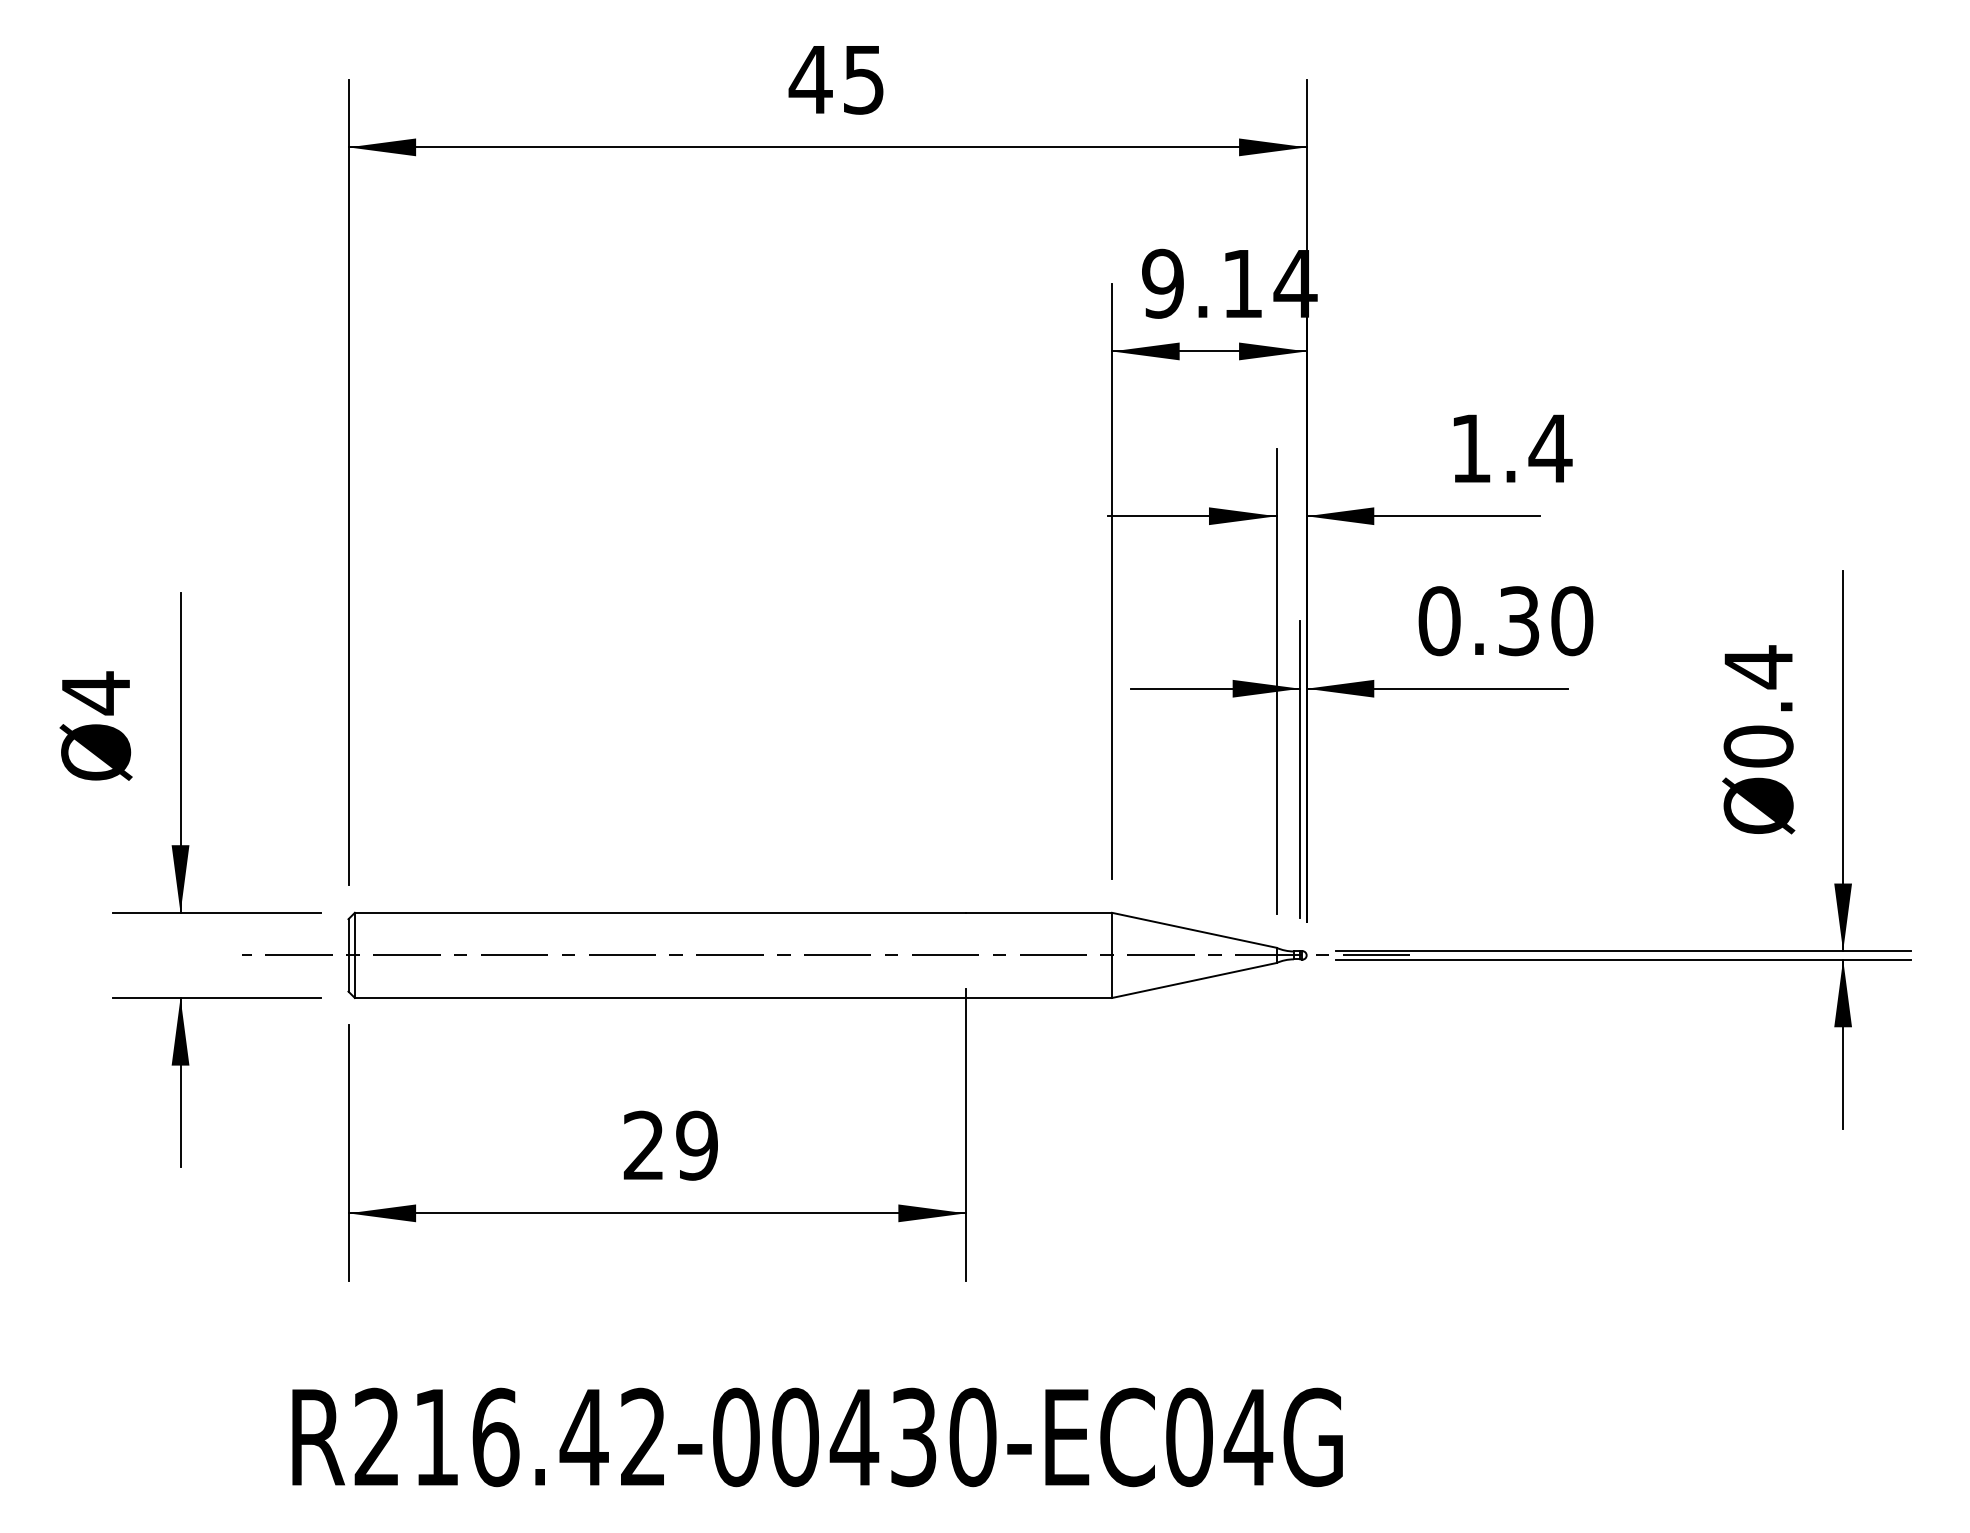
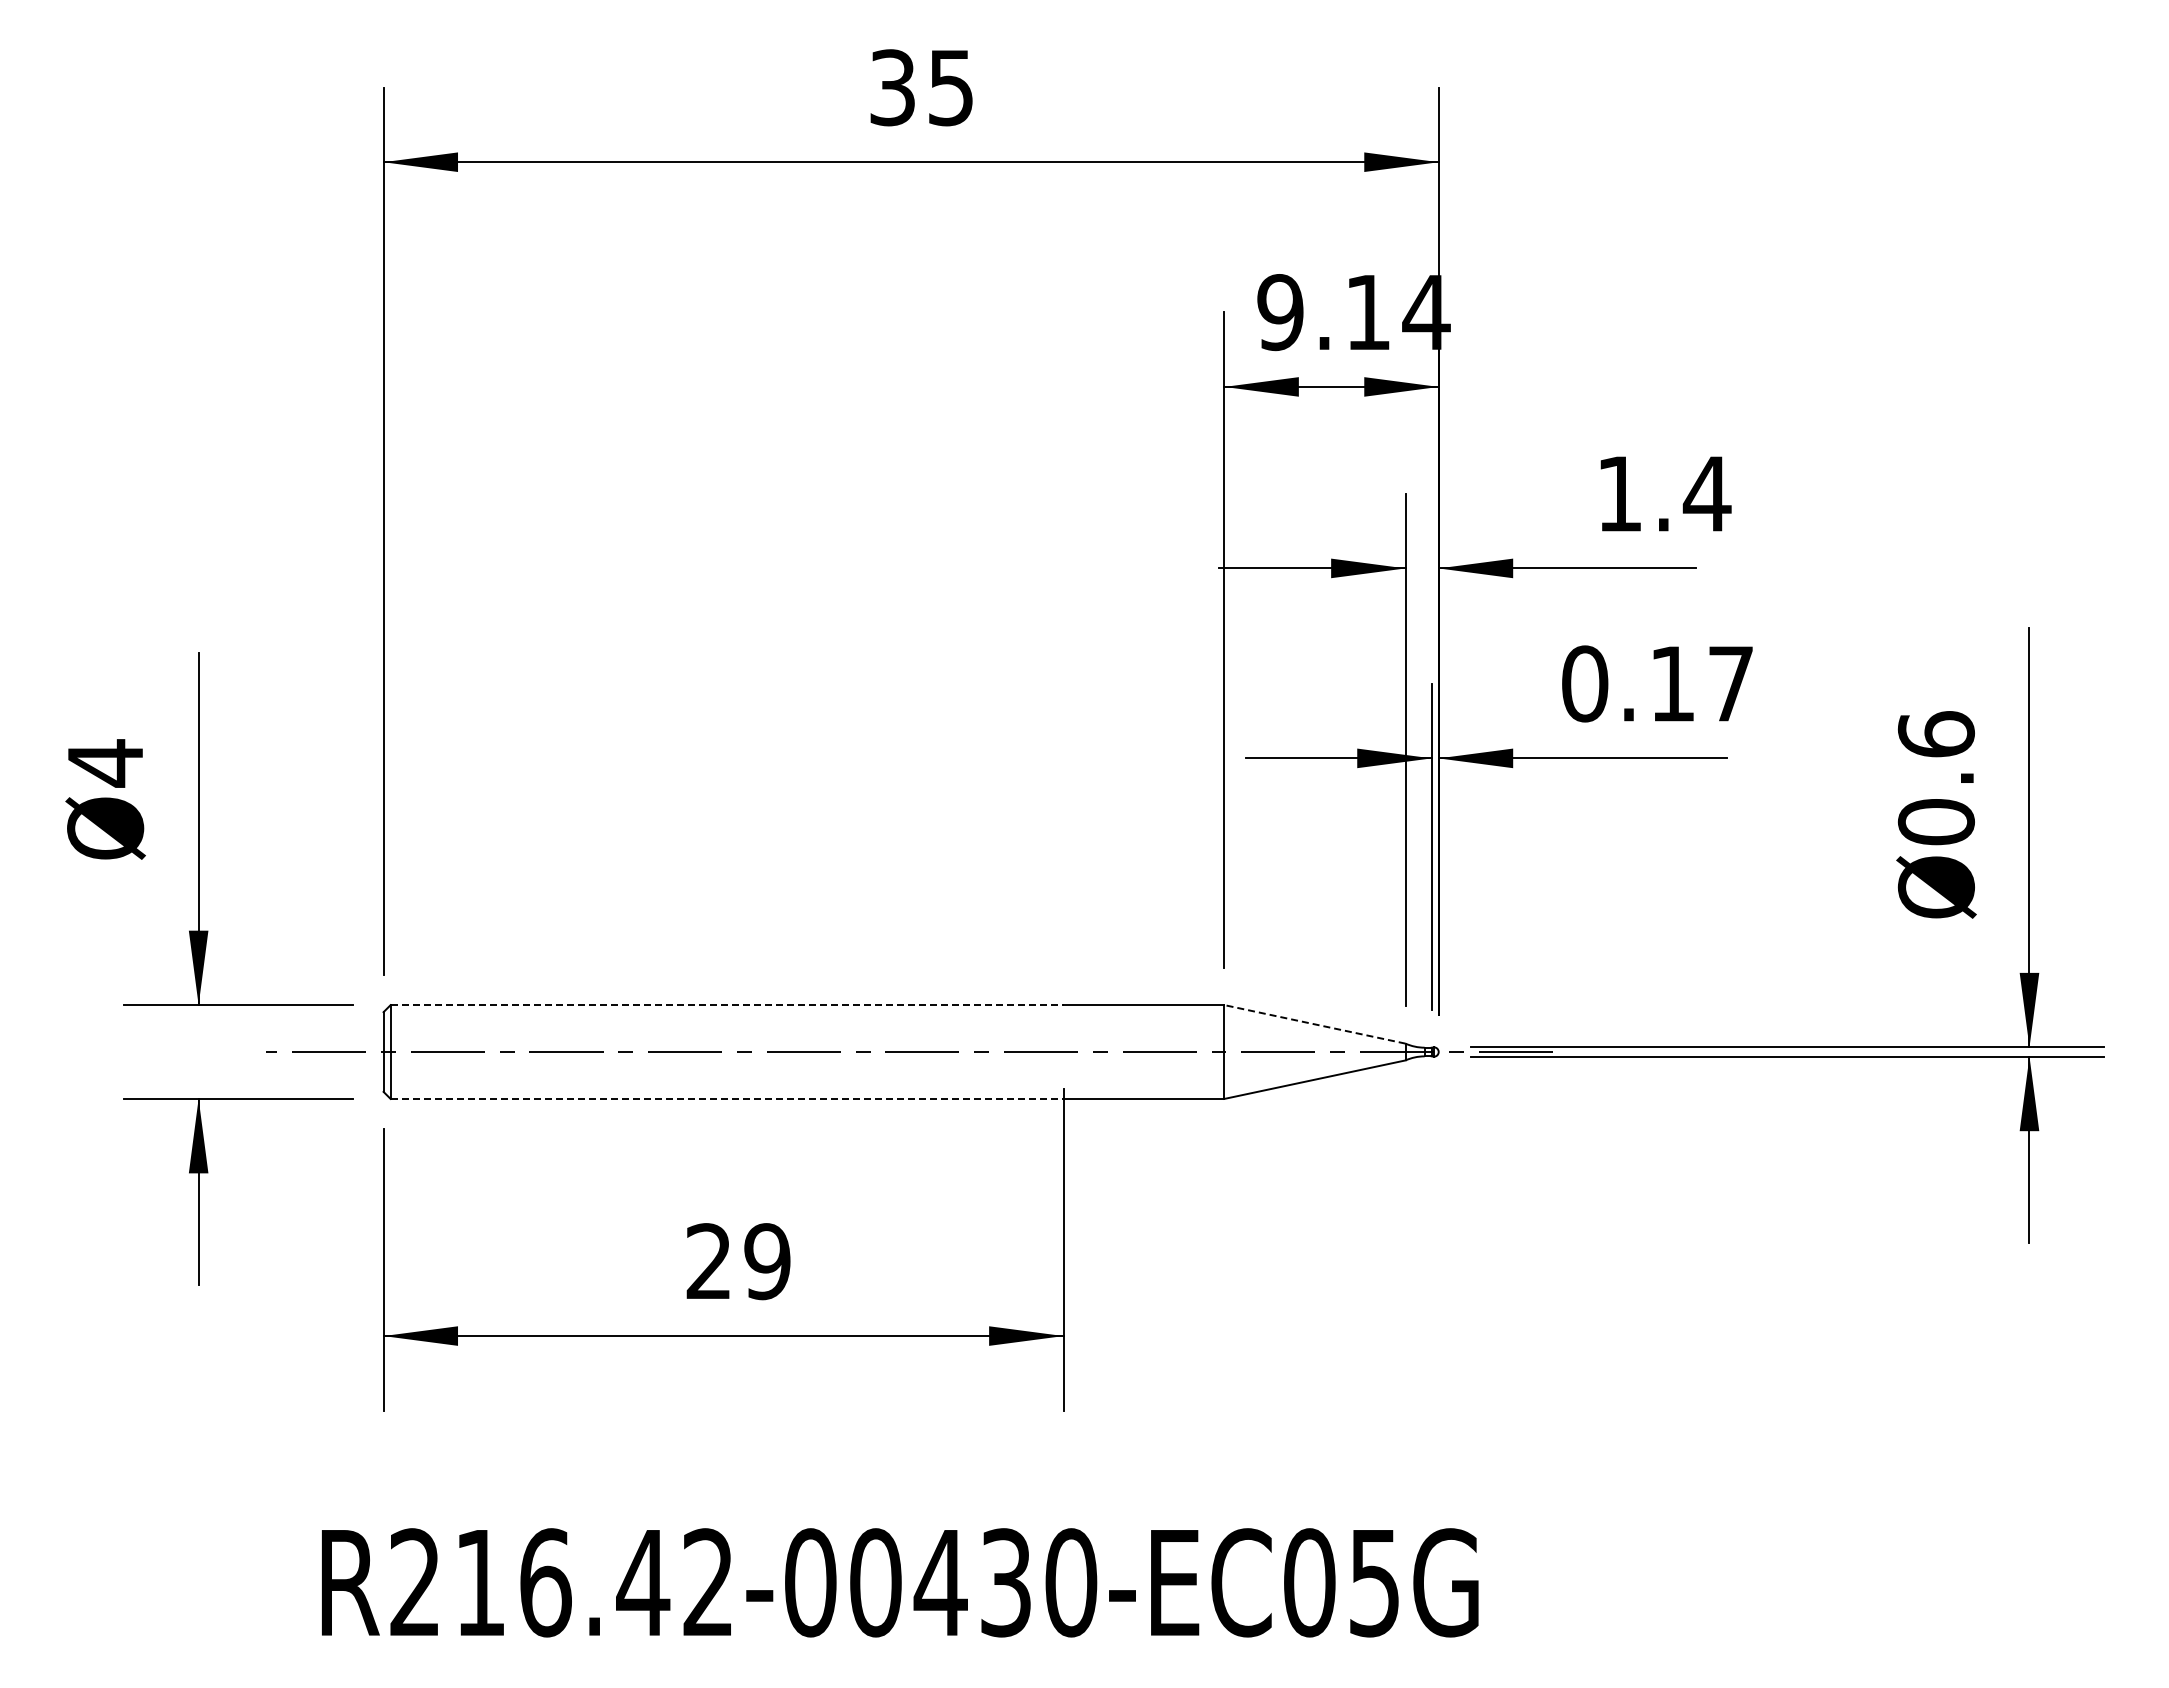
text: (810, 79) -> (892, 87), 45 -> 35
text: (1546, 620) -> (1702, 683), 0.30 -> 0.17
text: (1757, 667) -> (1935, 734), Ø0.4 -> Ø0.6
line: (660, 913) -> (727, 1005), solid -> dashed
line: (1194, 930) -> (1315, 1024), solid -> dashed
line: (660, 997) -> (727, 1098), solid -> dashed
text: (1248, 1438) -> (1374, 1583), R216.42-00430-EC04G -> R216.42-00430-EC05G

